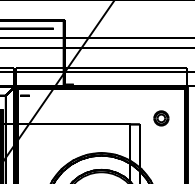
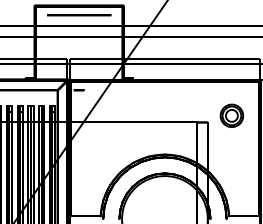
part: (161, 118) -> (231, 115), size x1.4

